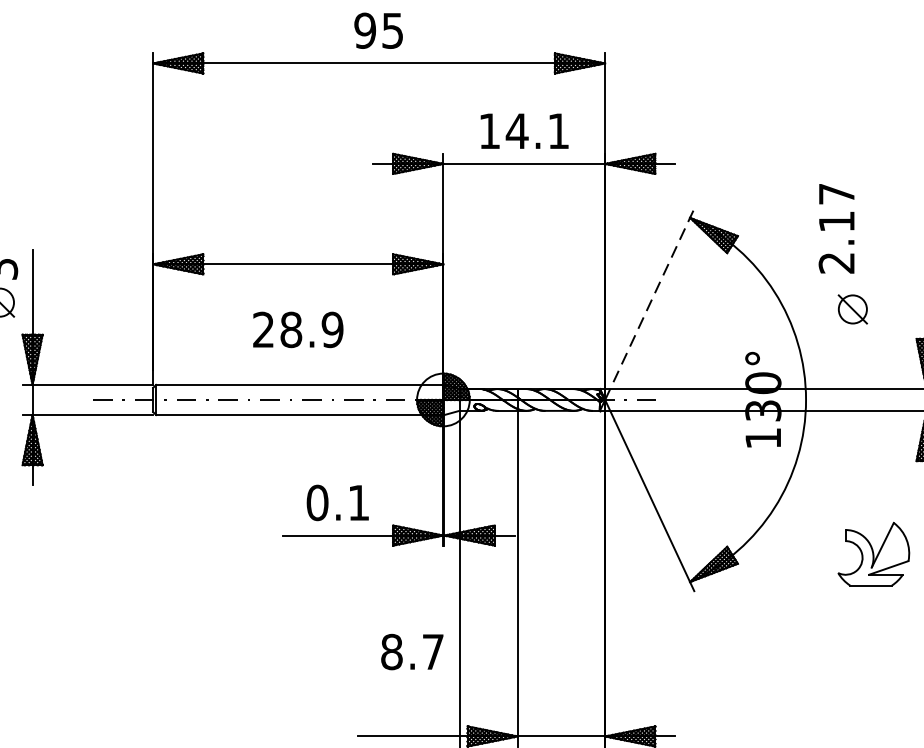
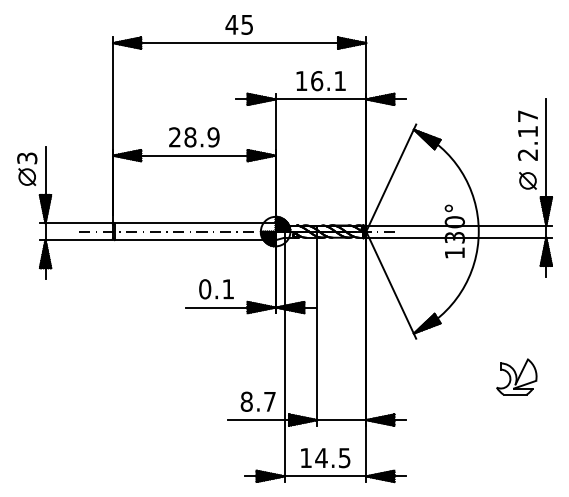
text: (364, 30) -> (231, 24), 95 -> 45
text: (516, 131) -> (316, 81), 14.1 -> 16.1
text: (835, 228) -> (527, 135), moved
line: (650, 303) -> (391, 177), dashed -> solid
part: (851, 308) -> (527, 180), moved
text: (298, 330) -> (194, 137), moved
part: (873, 553) -> (516, 376), moved
text: (410, 651) -> (257, 401), moved

